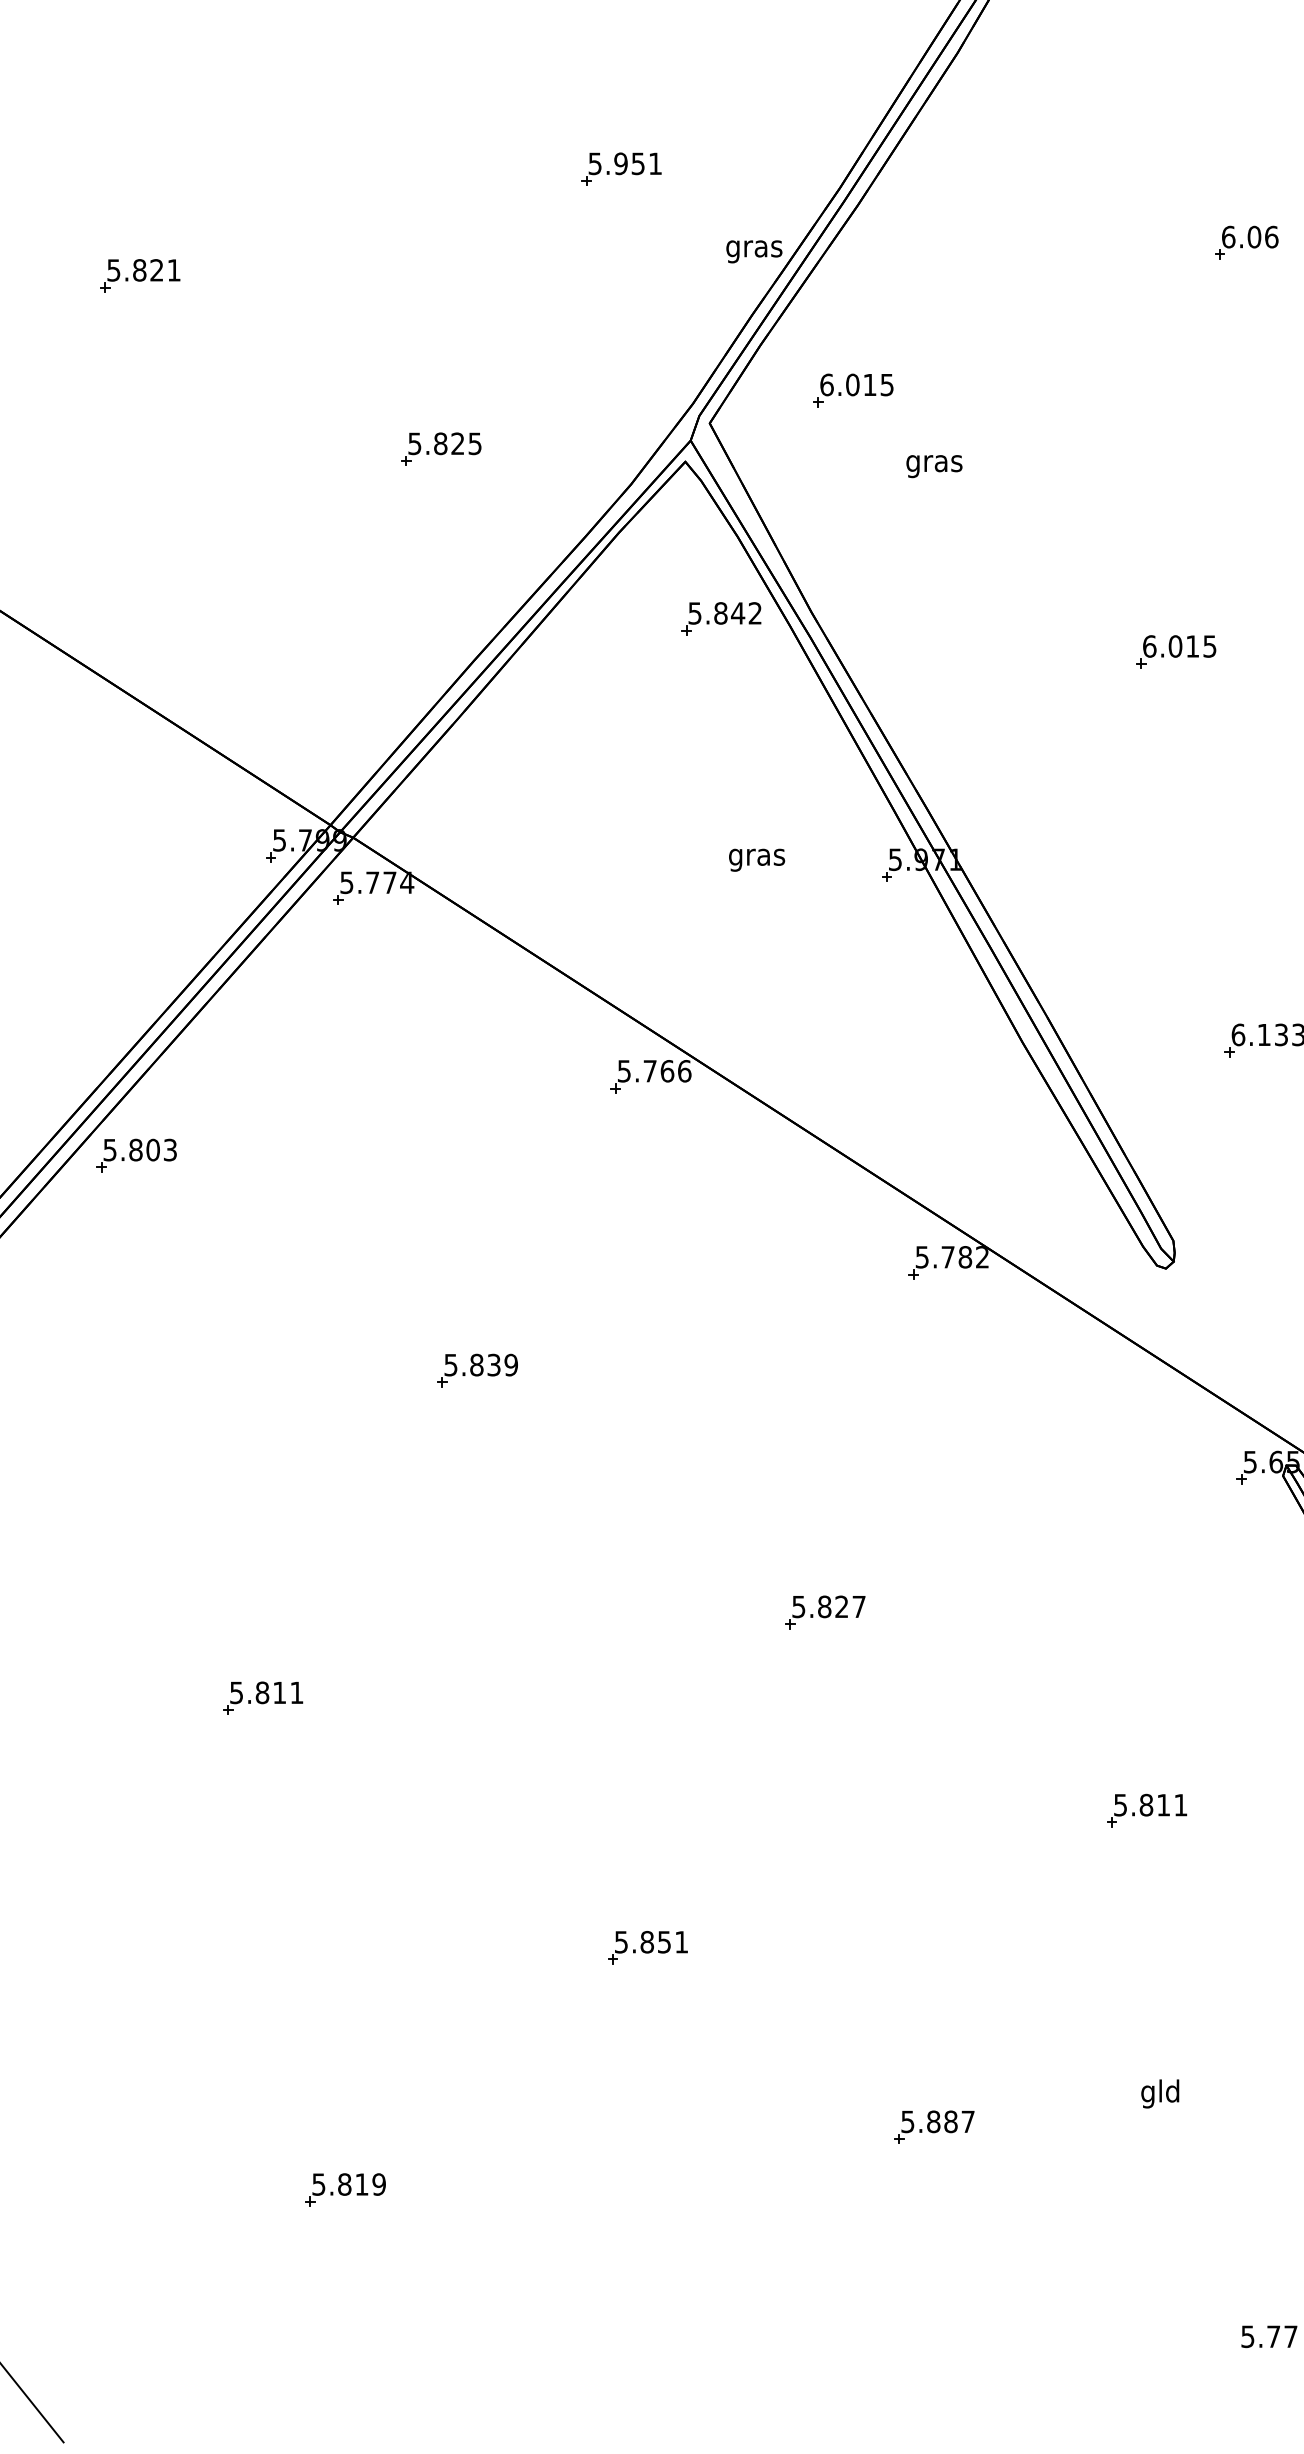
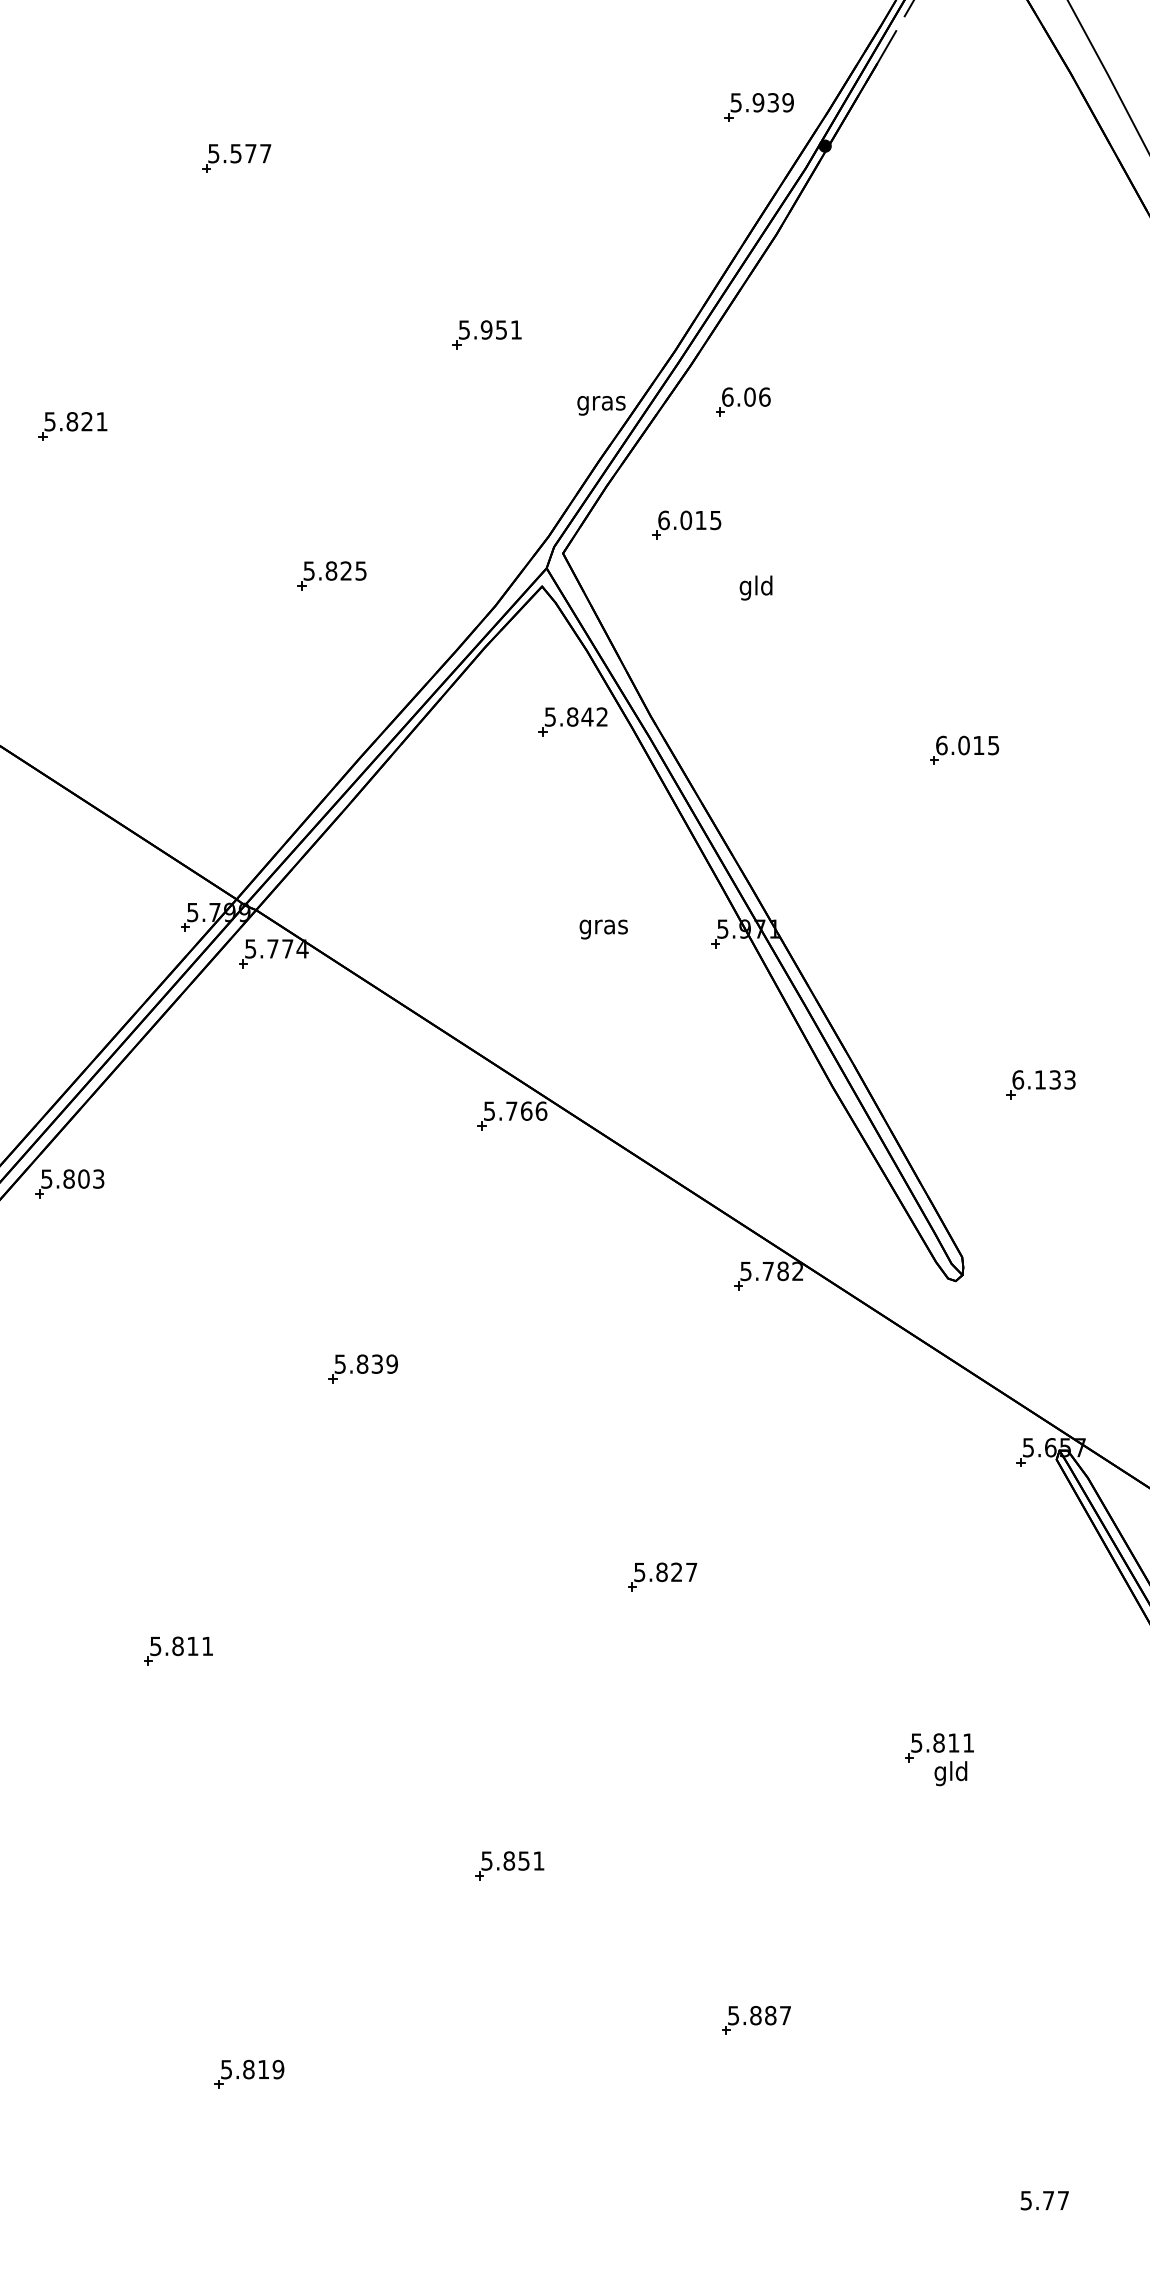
part: (1246, 242) -> (743, 401), moved
text: (934, 462) -> (756, 587), gras -> gld
text: (1159, 2093) -> (950, 1773), moved

